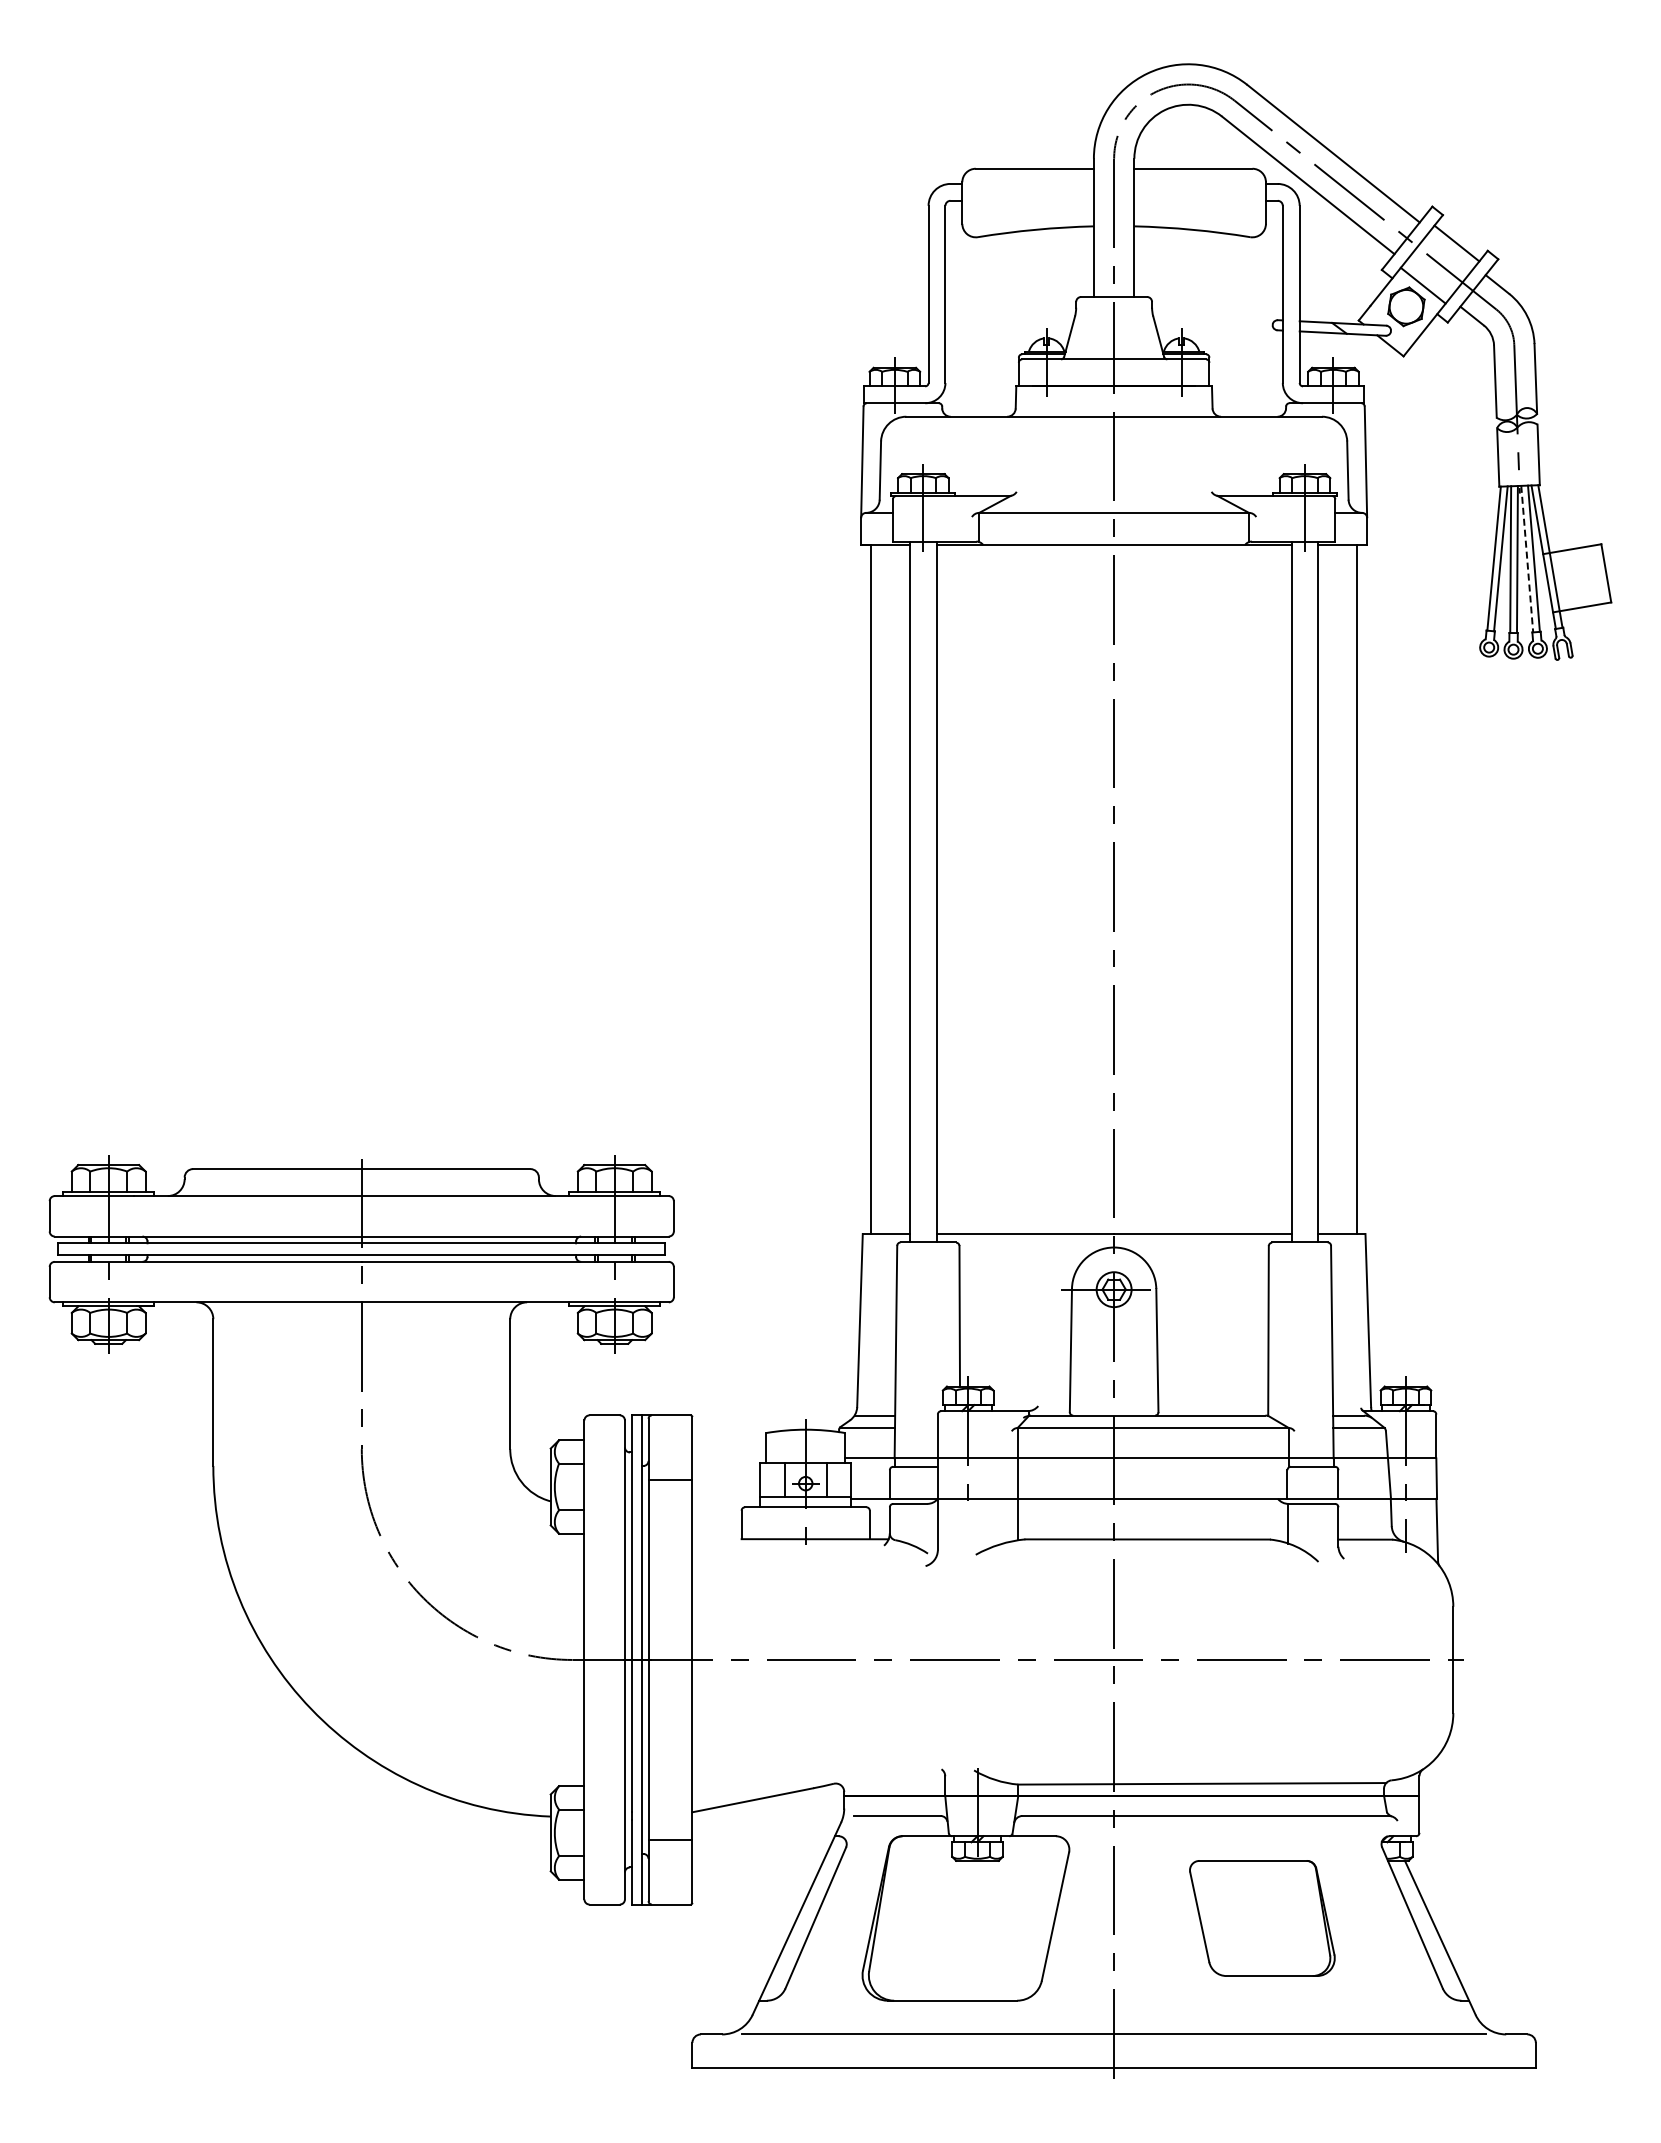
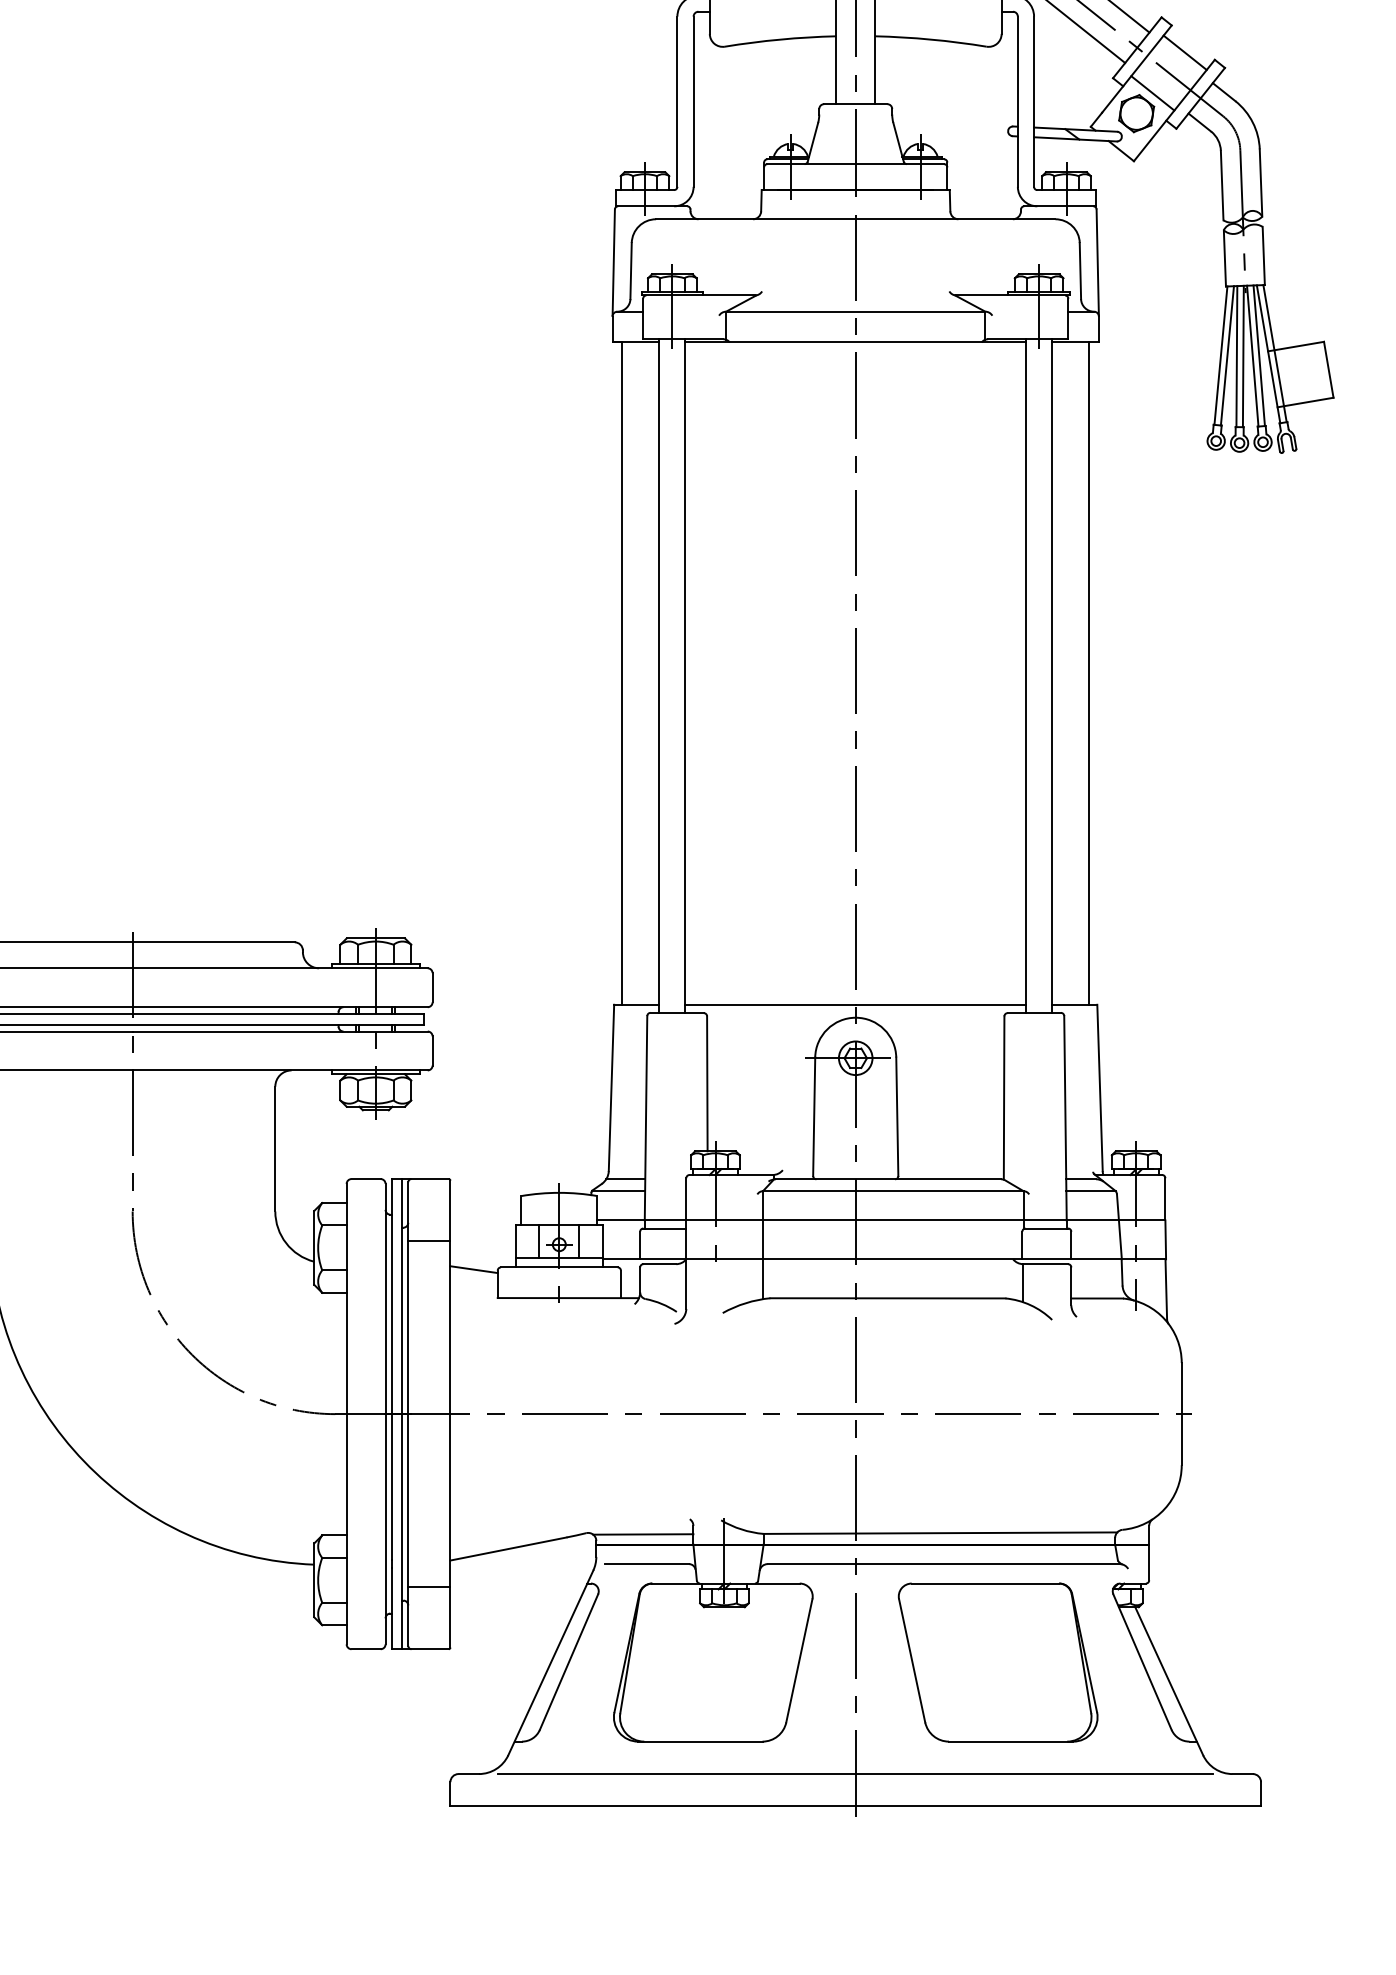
line: (1527, 559) -> (1253, 356), dashed -> solid
line: (716, 1509) -> (473, 1269), added
line: (893, 1784) -> (643, 1533), added
part: (1262, 1918) -> (998, 1662), size x1.43

